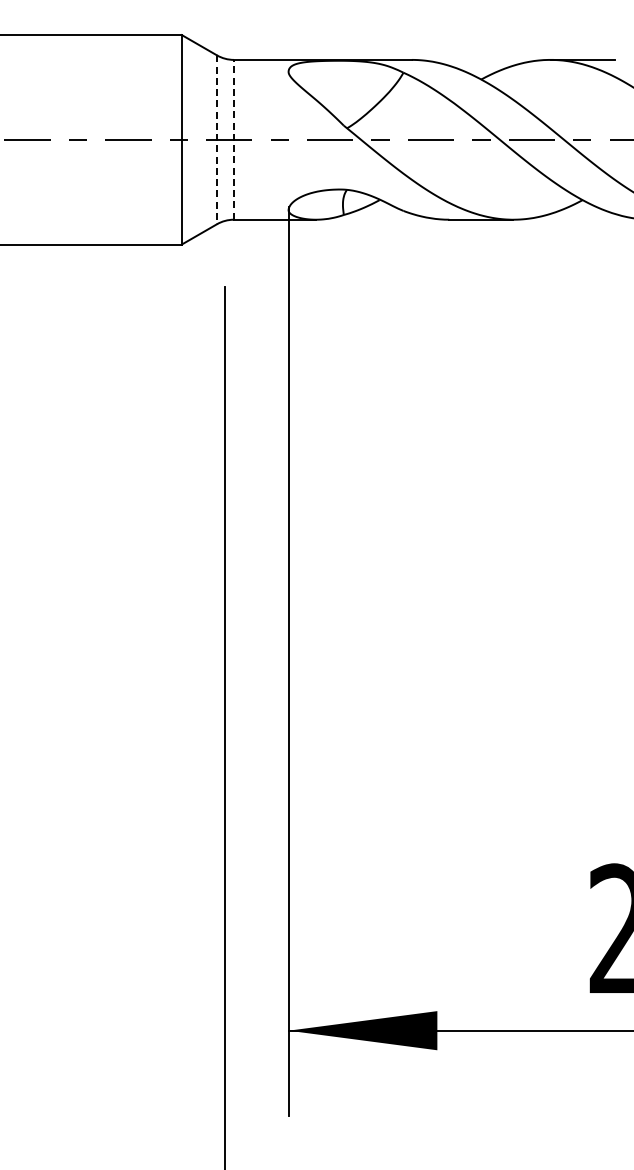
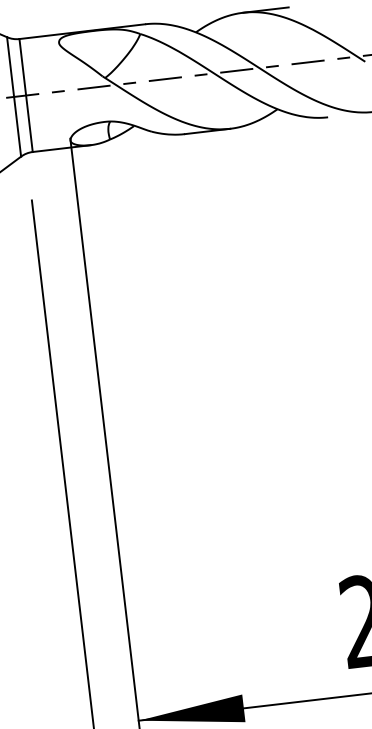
line: (233, 139) -> (25, 95), dashed -> solid
line: (216, 140) -> (13, 97), dashed -> solid

